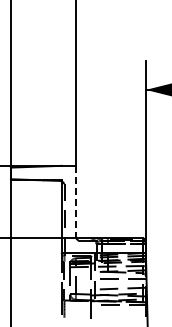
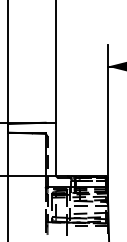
line: (76, 202) -> (56, 149), dashed -> solid

